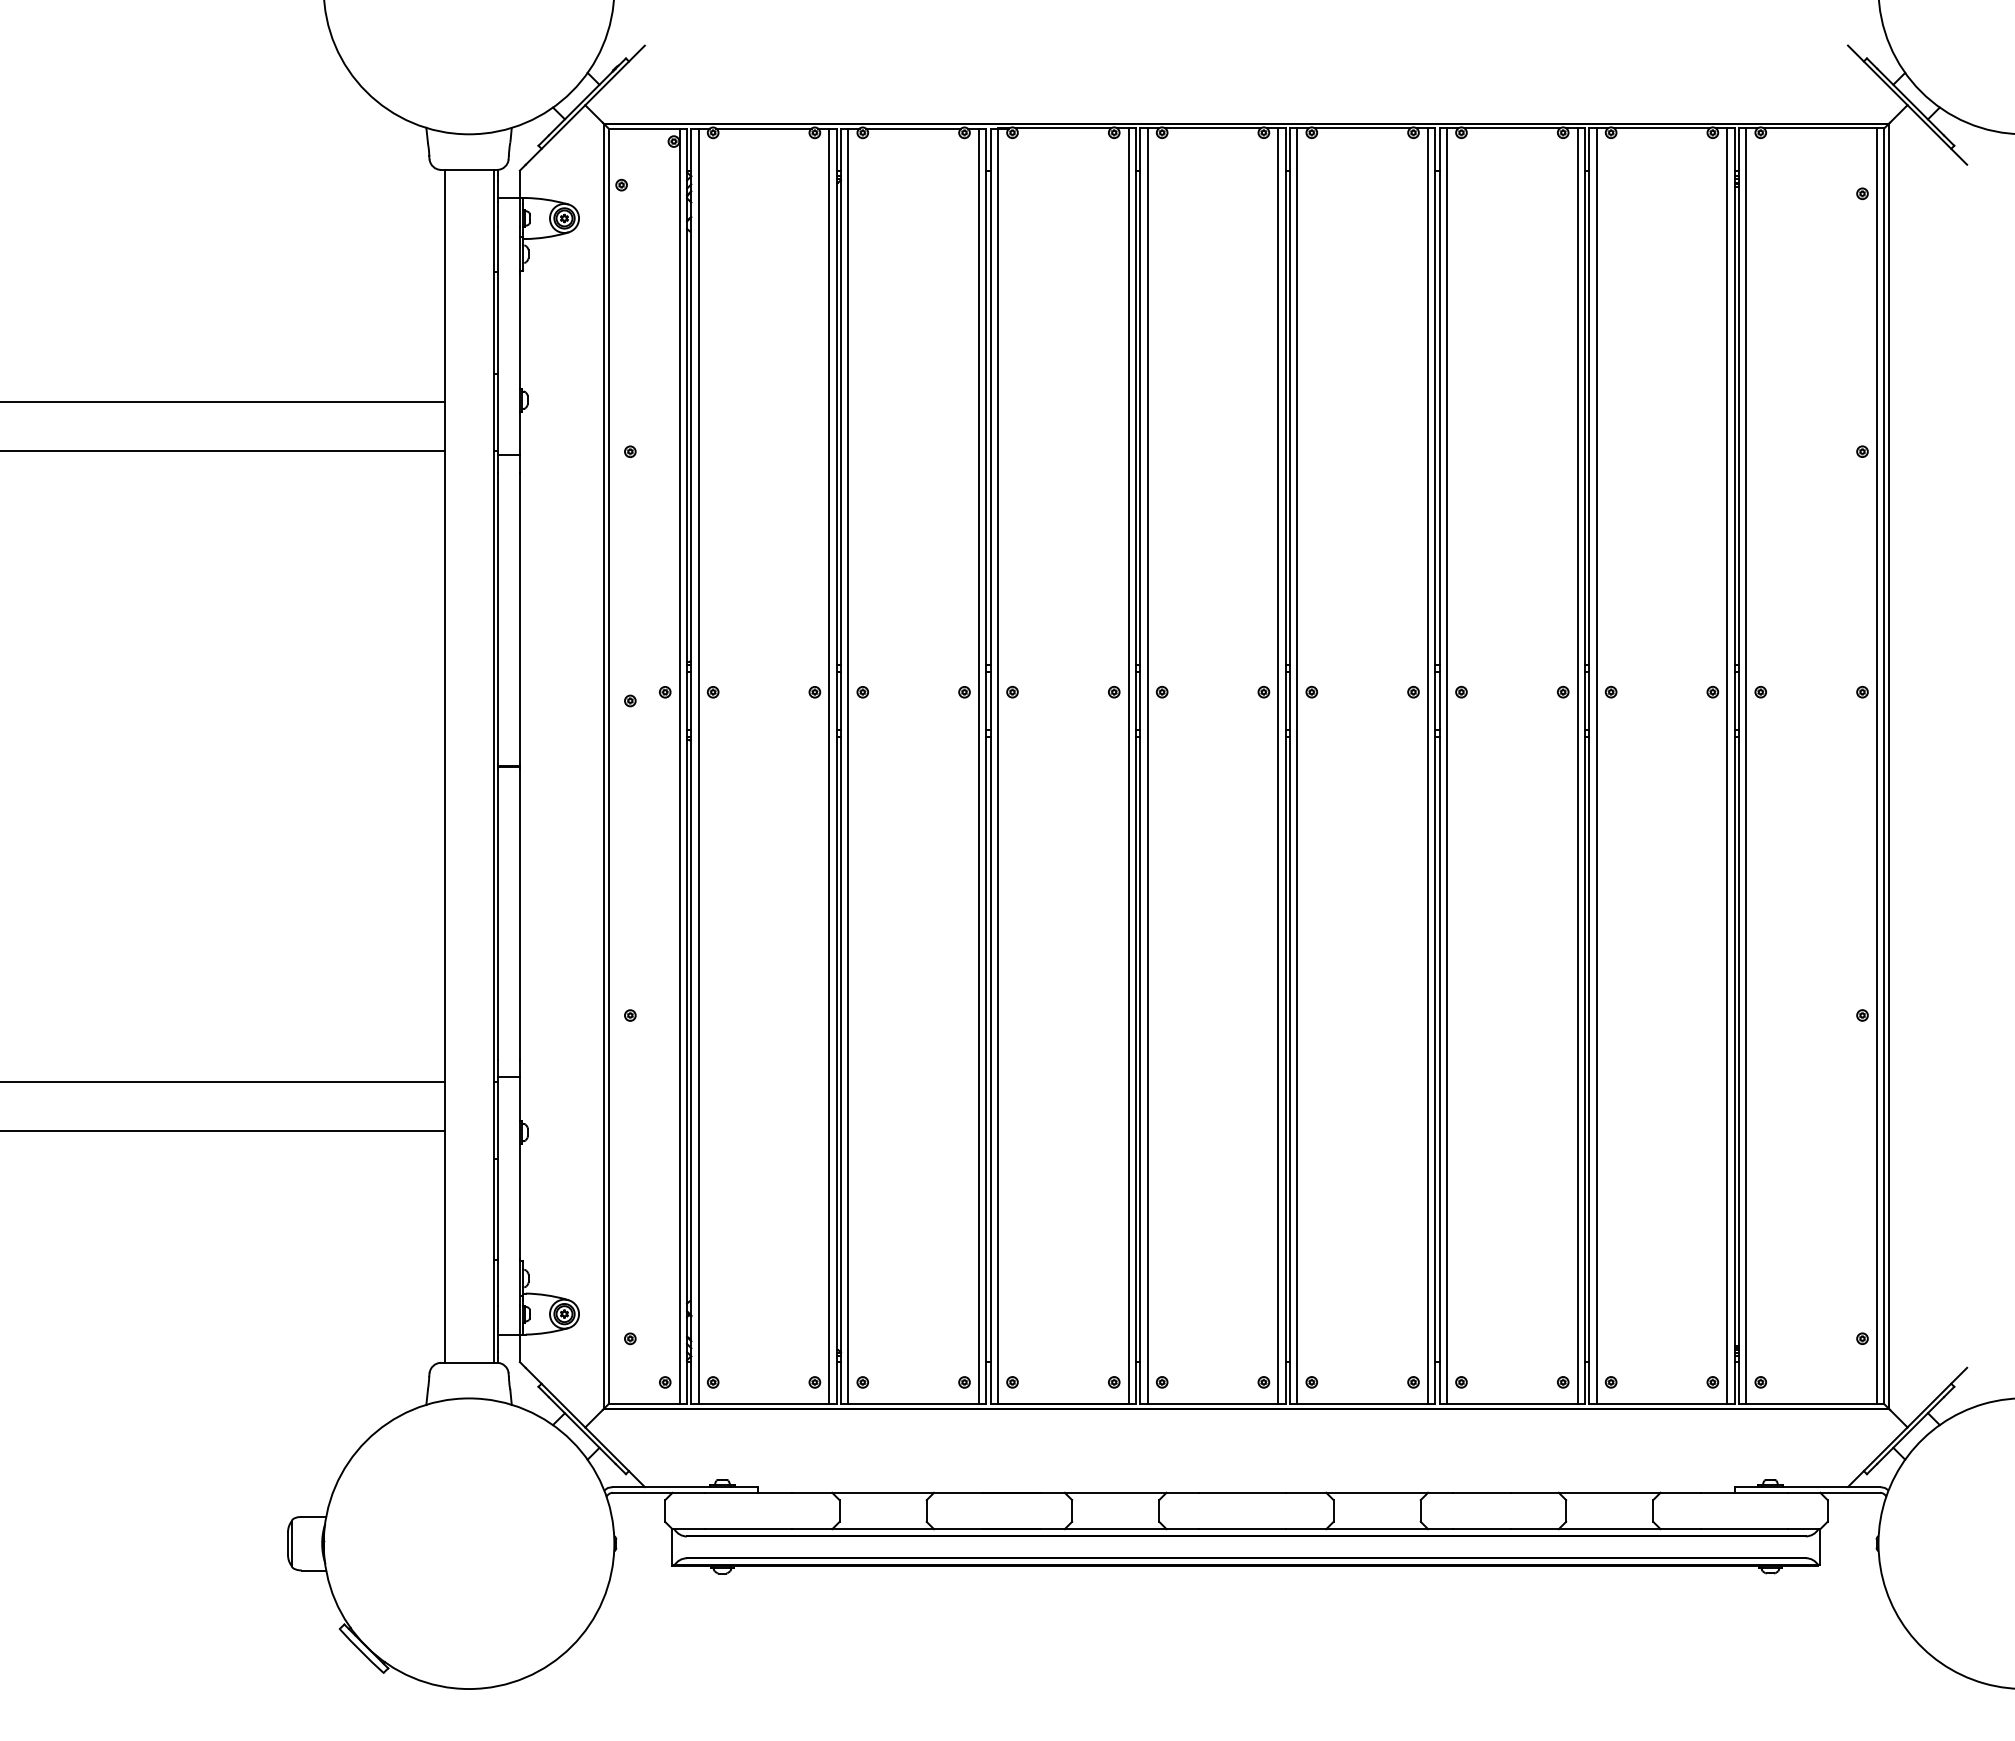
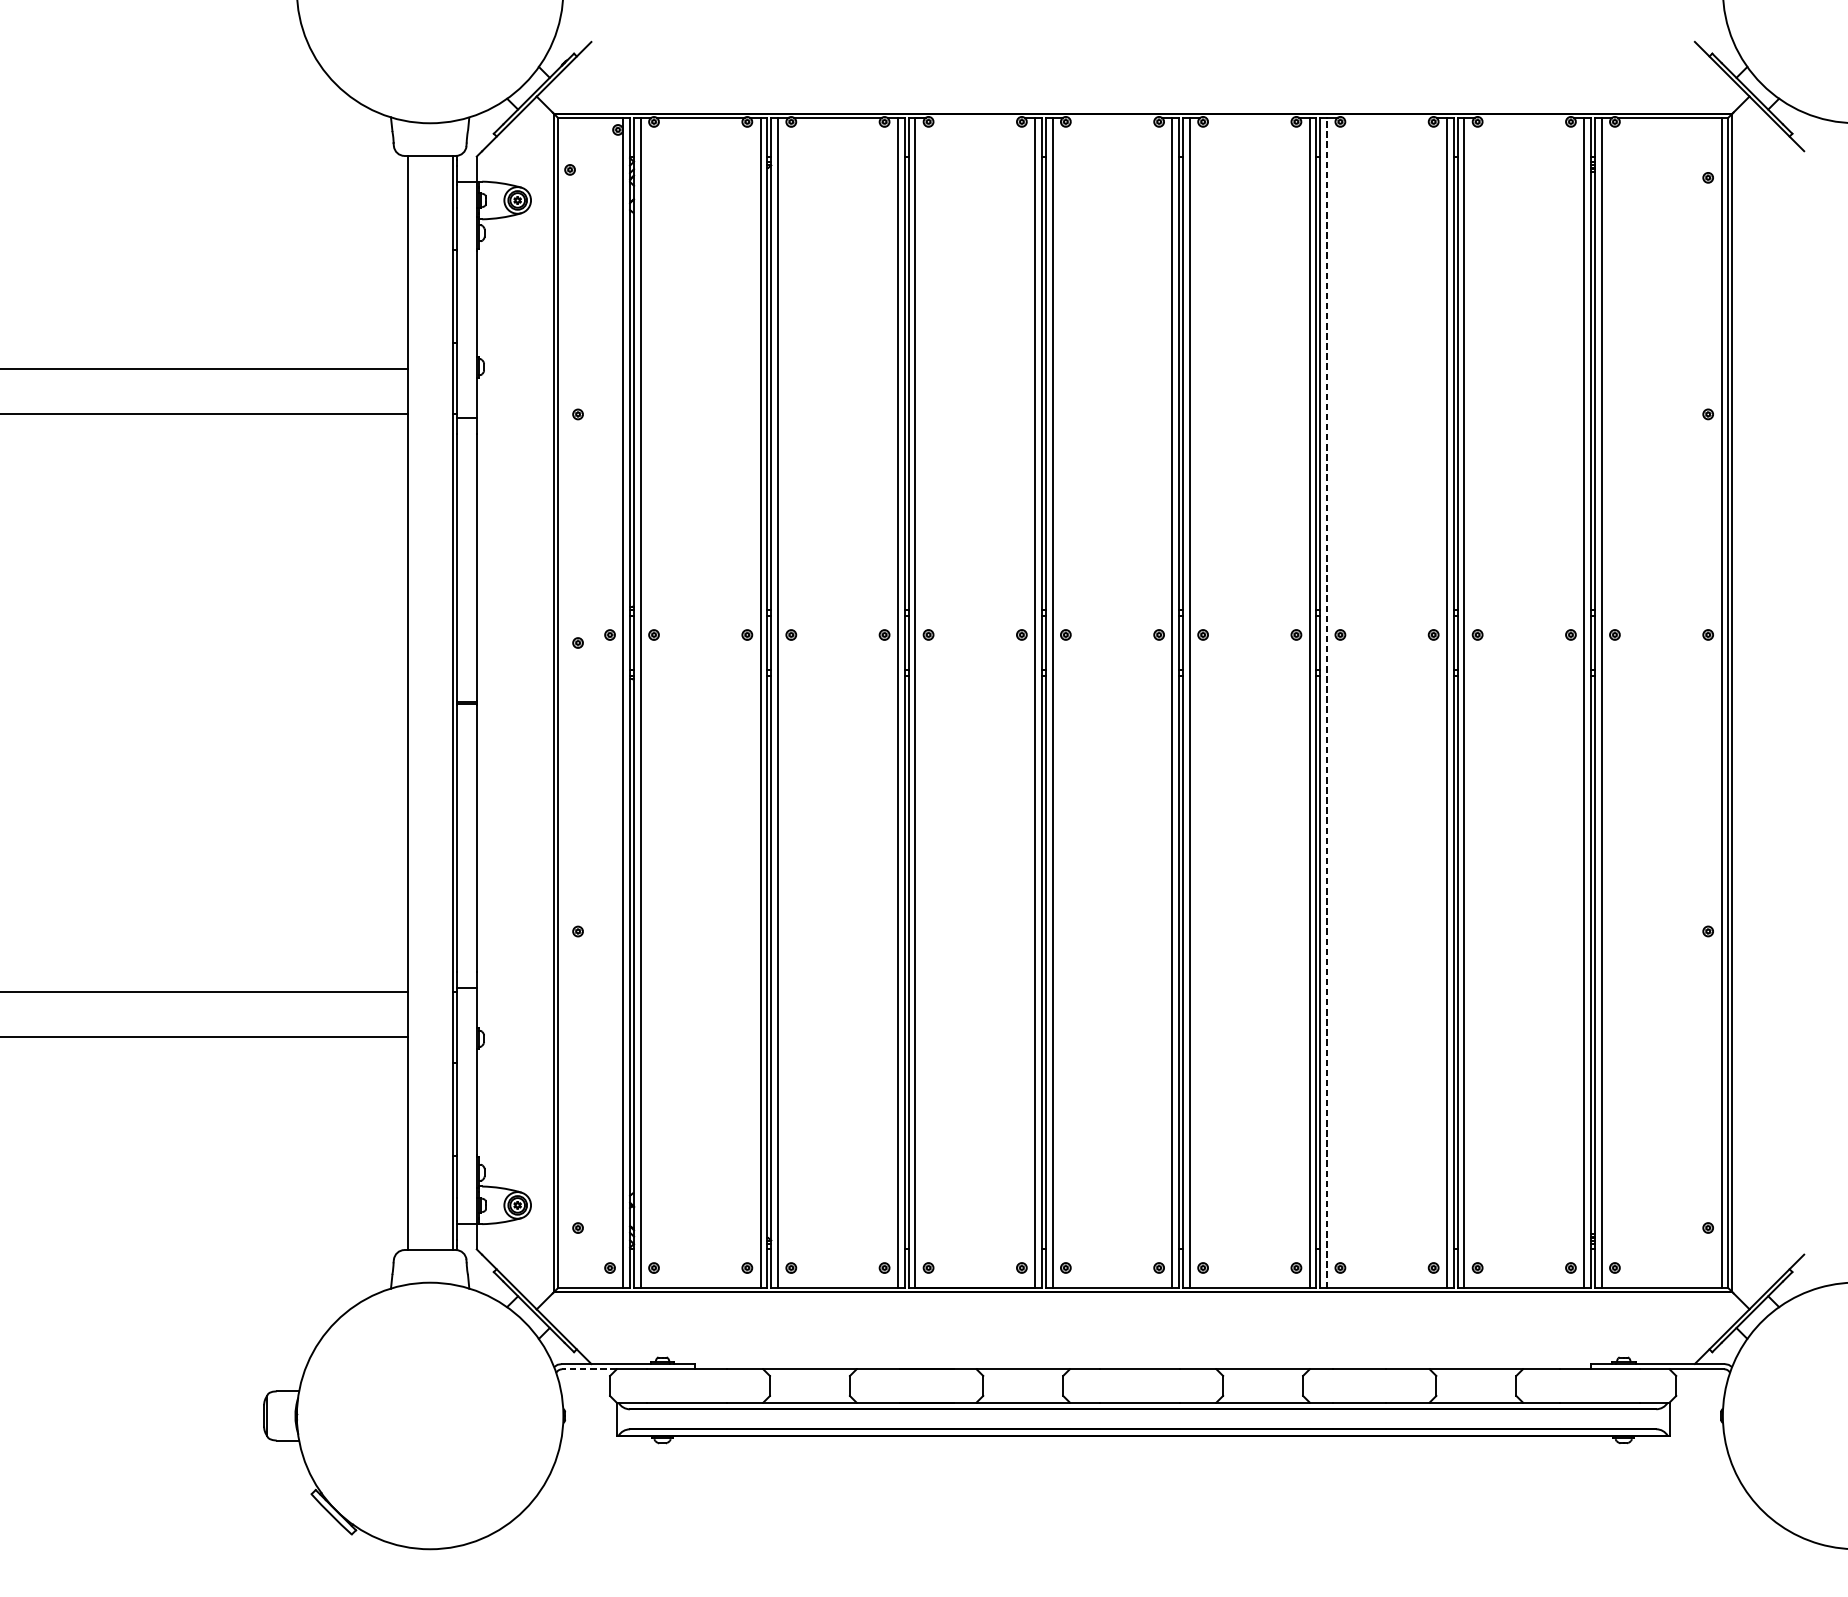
line: (1063, 128) -> (975, 117), removed
line: (1212, 128) -> (1112, 117), removed
line: (1362, 128) -> (1249, 117), removed
line: (1512, 128) -> (1387, 117), removed
line: (1661, 128) -> (1523, 117), removed
line: (1446, 766) -> (1326, 703), solid -> dashed
line: (642, 1492) -> (589, 1368), solid -> dashed

